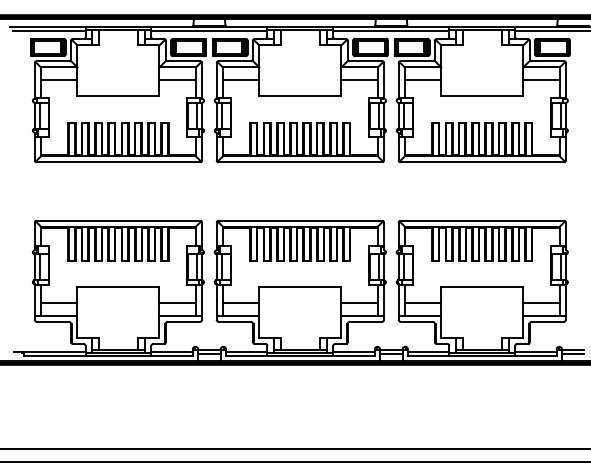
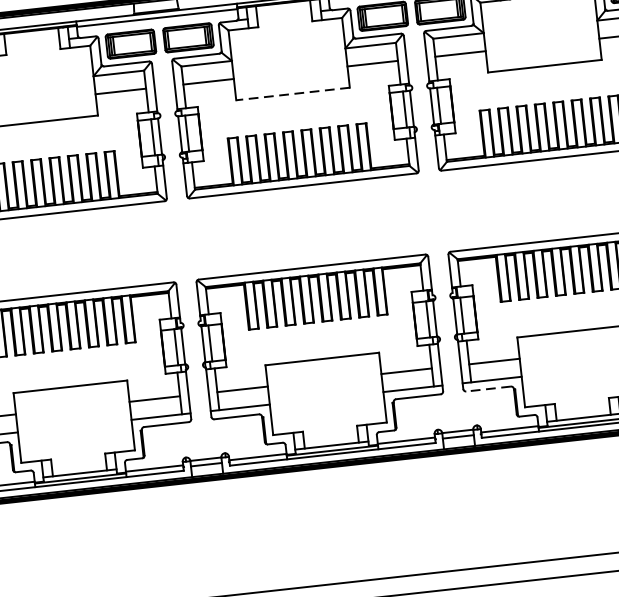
line: (299, 95) -> (291, 93), solid -> dashed
line: (416, 321) -> (488, 388), solid -> dashed

